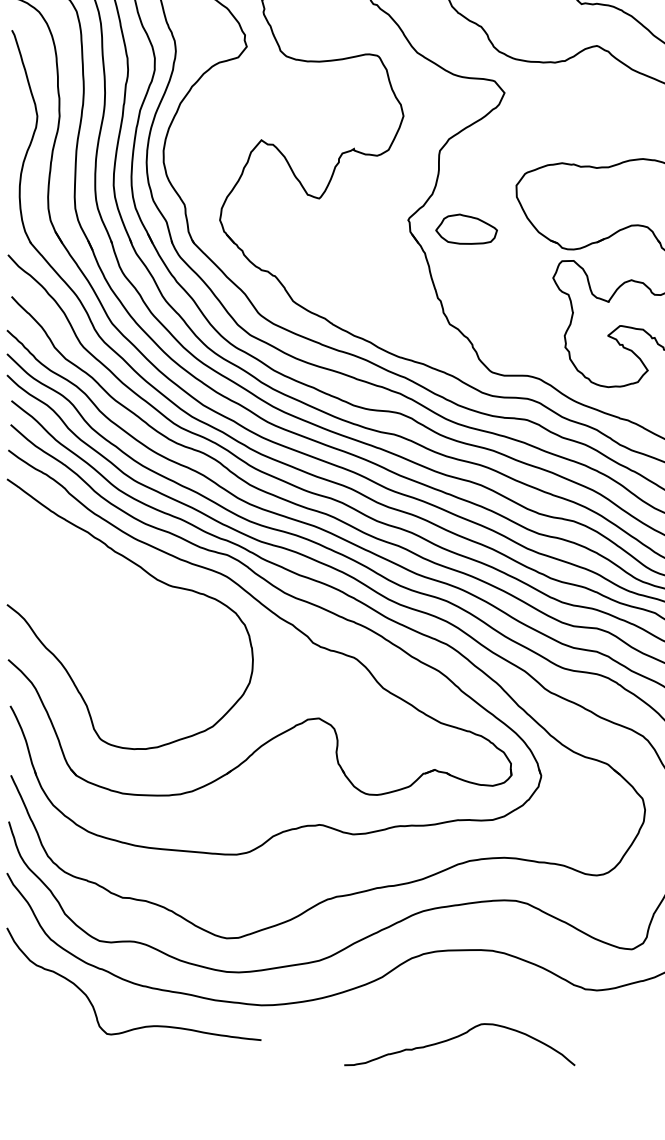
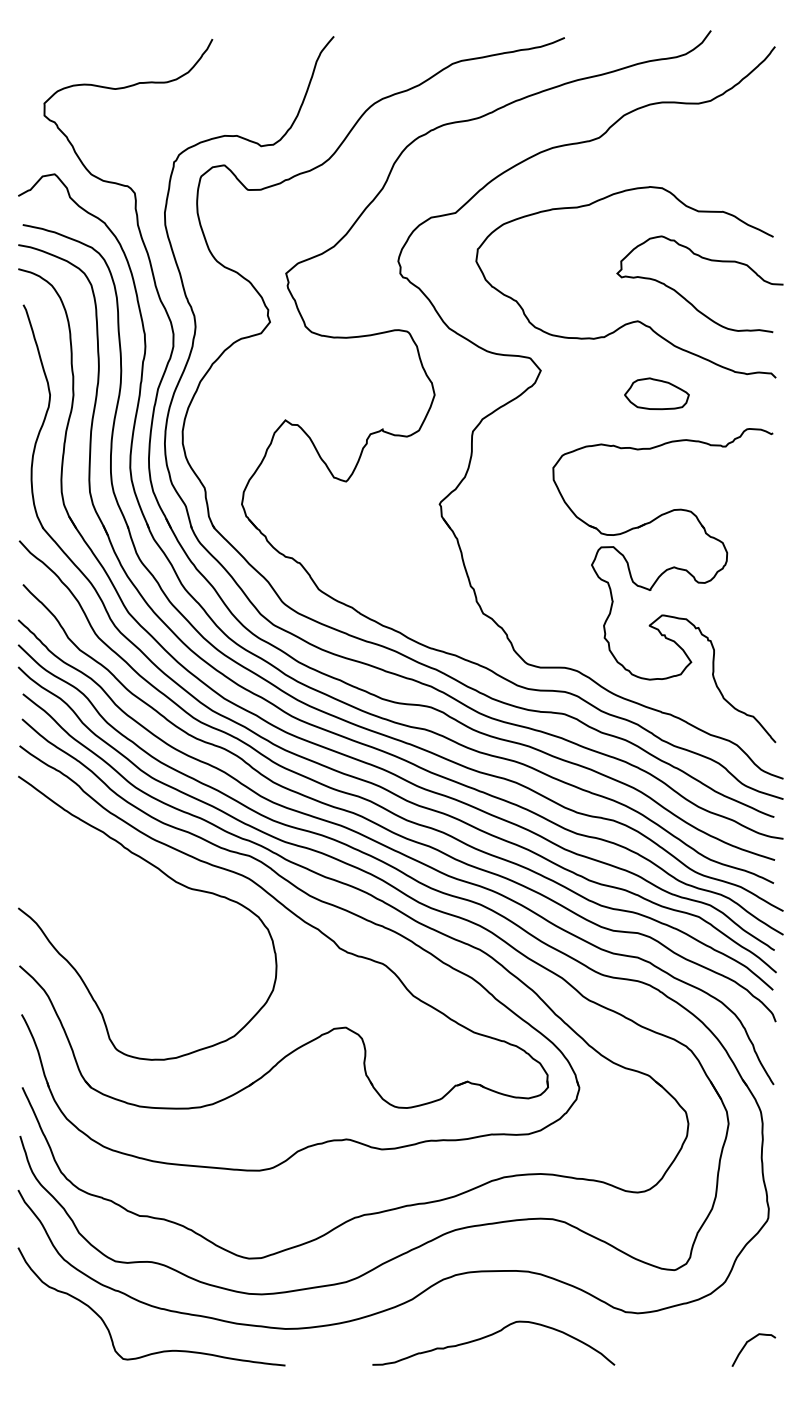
part: (466, 228) -> (656, 393), moved
curve: (456, 1038) -> (490, 1336), moved

